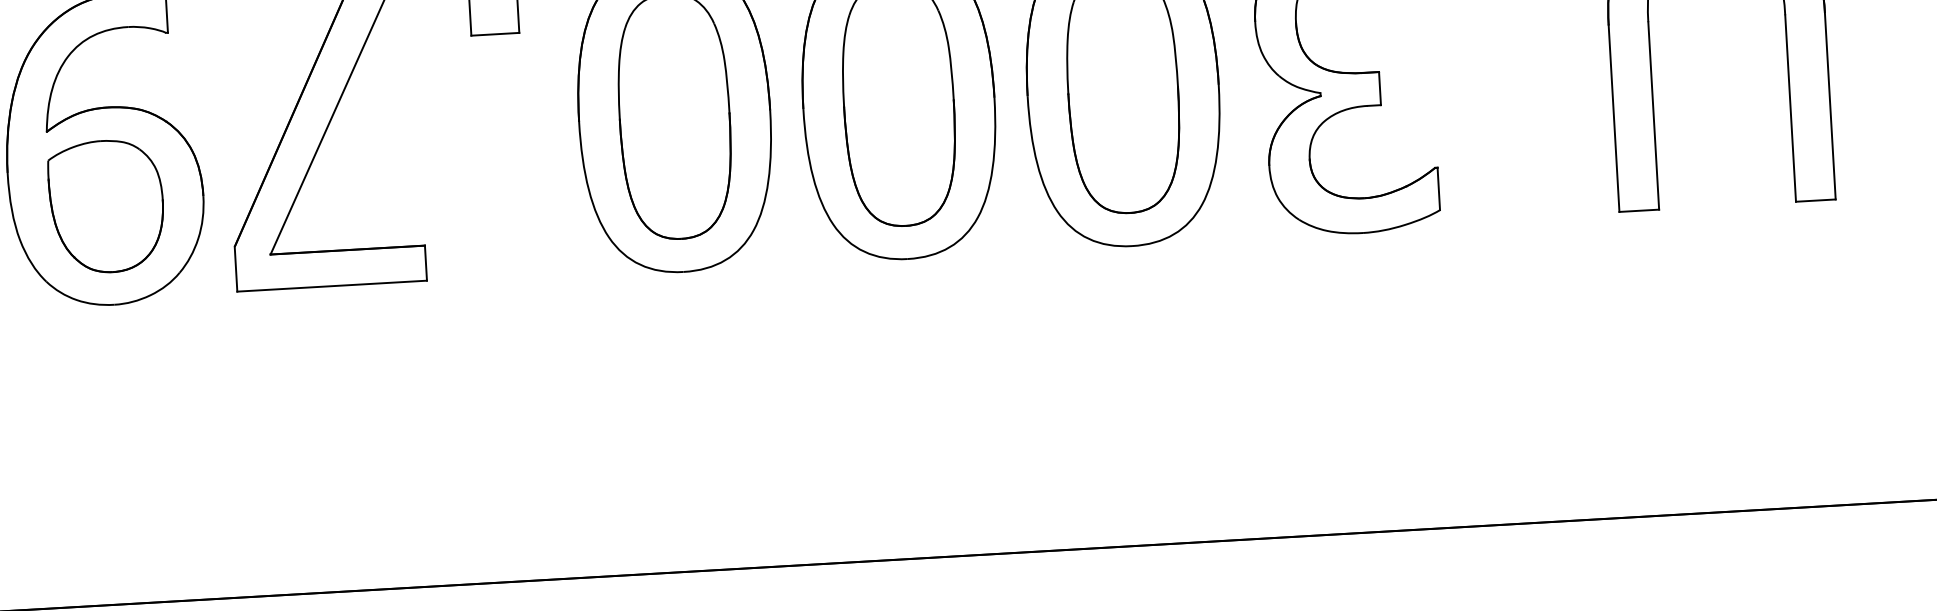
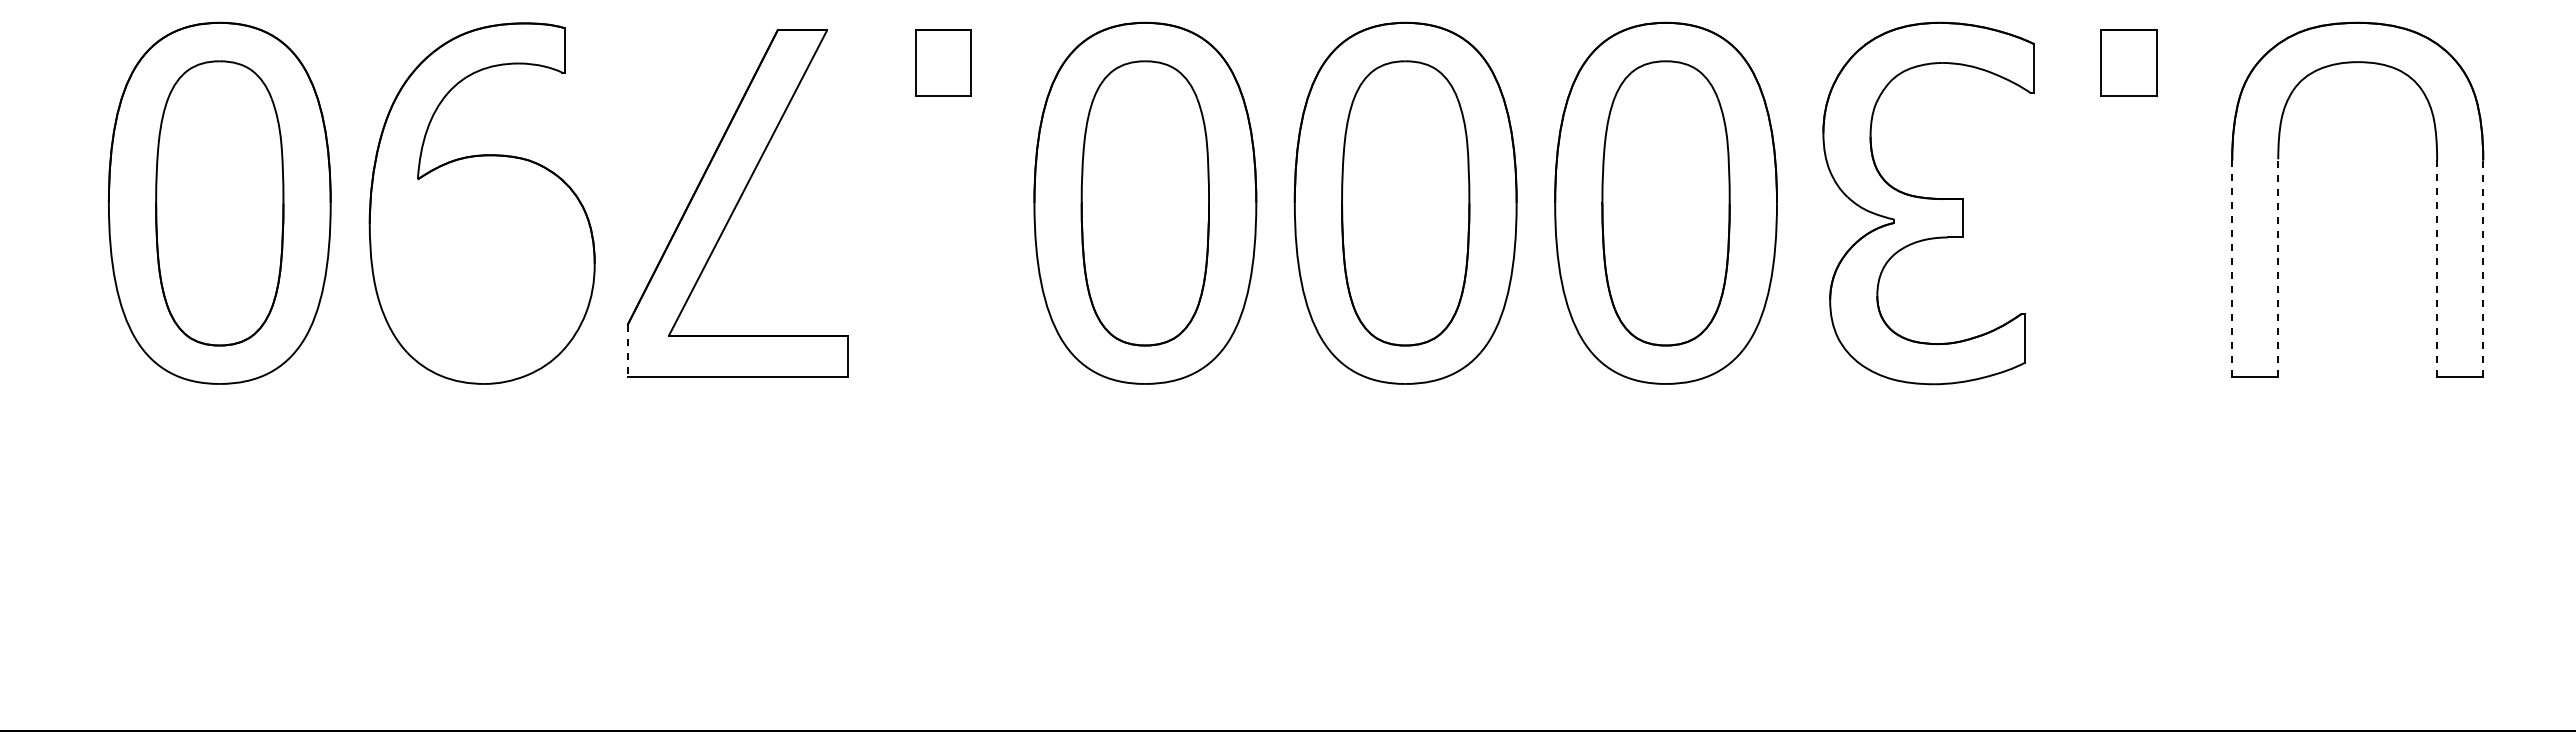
line: (1830, 106) -> (2483, 268), solid -> dashed
line: (1790, 109) -> (2437, 269), solid -> dashed
line: (1653, 116) -> (2278, 268), solid -> dashed
line: (1614, 119) -> (2232, 269), solid -> dashed
part: (106, 206) -> (481, 269), removed
line: (235, 269) -> (627, 351), solid -> dashed

